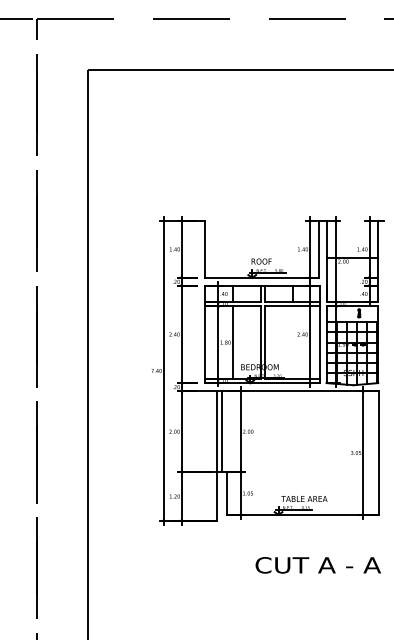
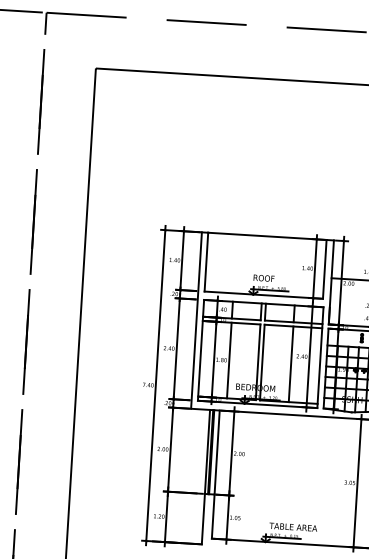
line: (262, 221) -> (267, 236), added
line: (199, 306) -> (196, 320), added
line: (292, 342) -> (290, 364), added
line: (220, 431) -> (210, 451), added
line: (226, 431) -> (216, 452), added

